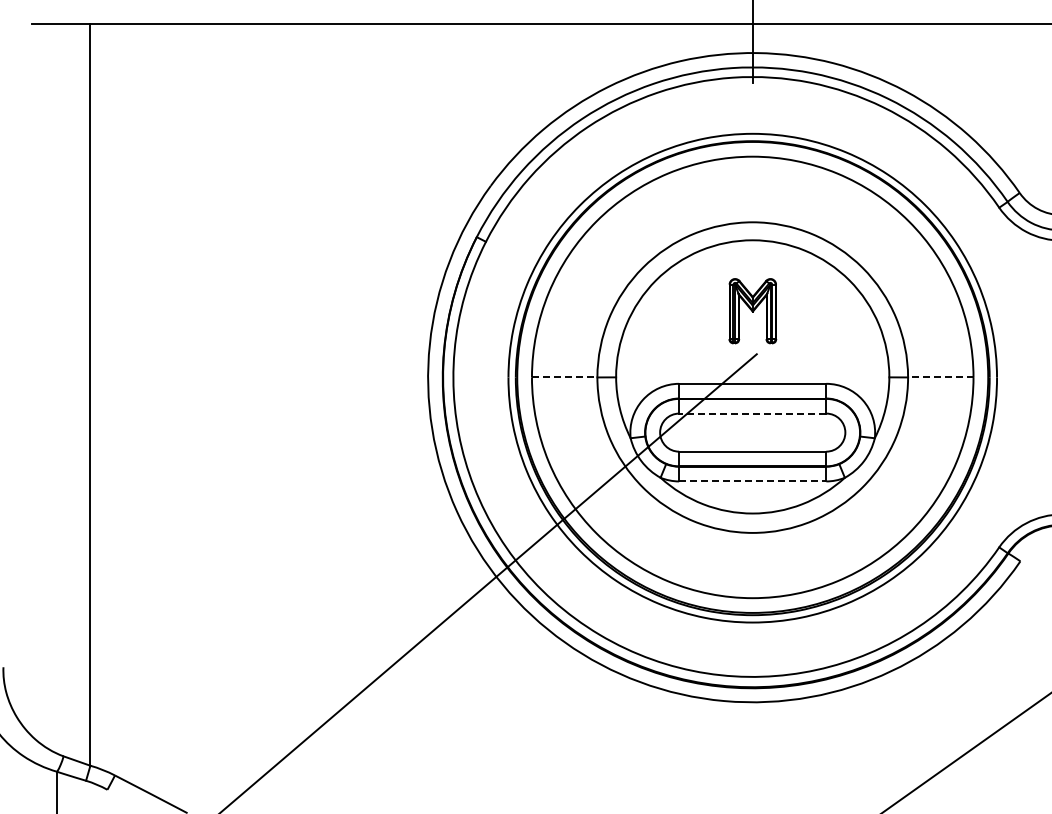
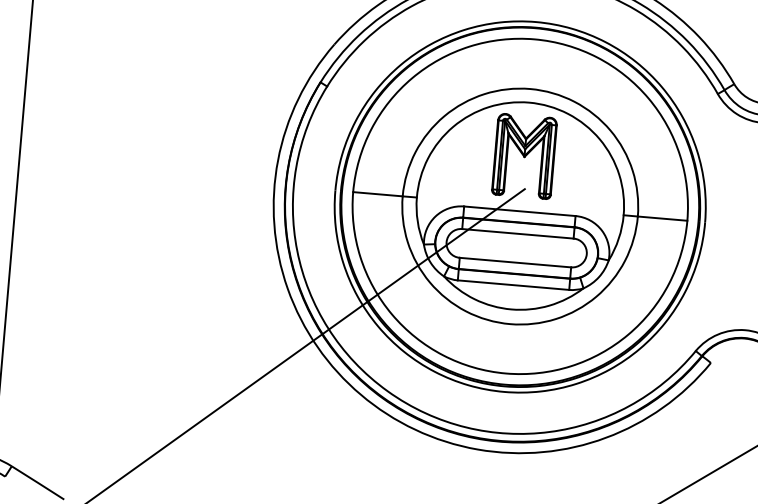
part: (752, 310) -> (524, 155), size x1.67
line: (564, 377) -> (377, 194), dashed -> solid
line: (940, 377) -> (662, 218), dashed -> solid
line: (752, 413) -> (517, 233), dashed -> solid
line: (752, 481) -> (513, 285), dashed -> solid

